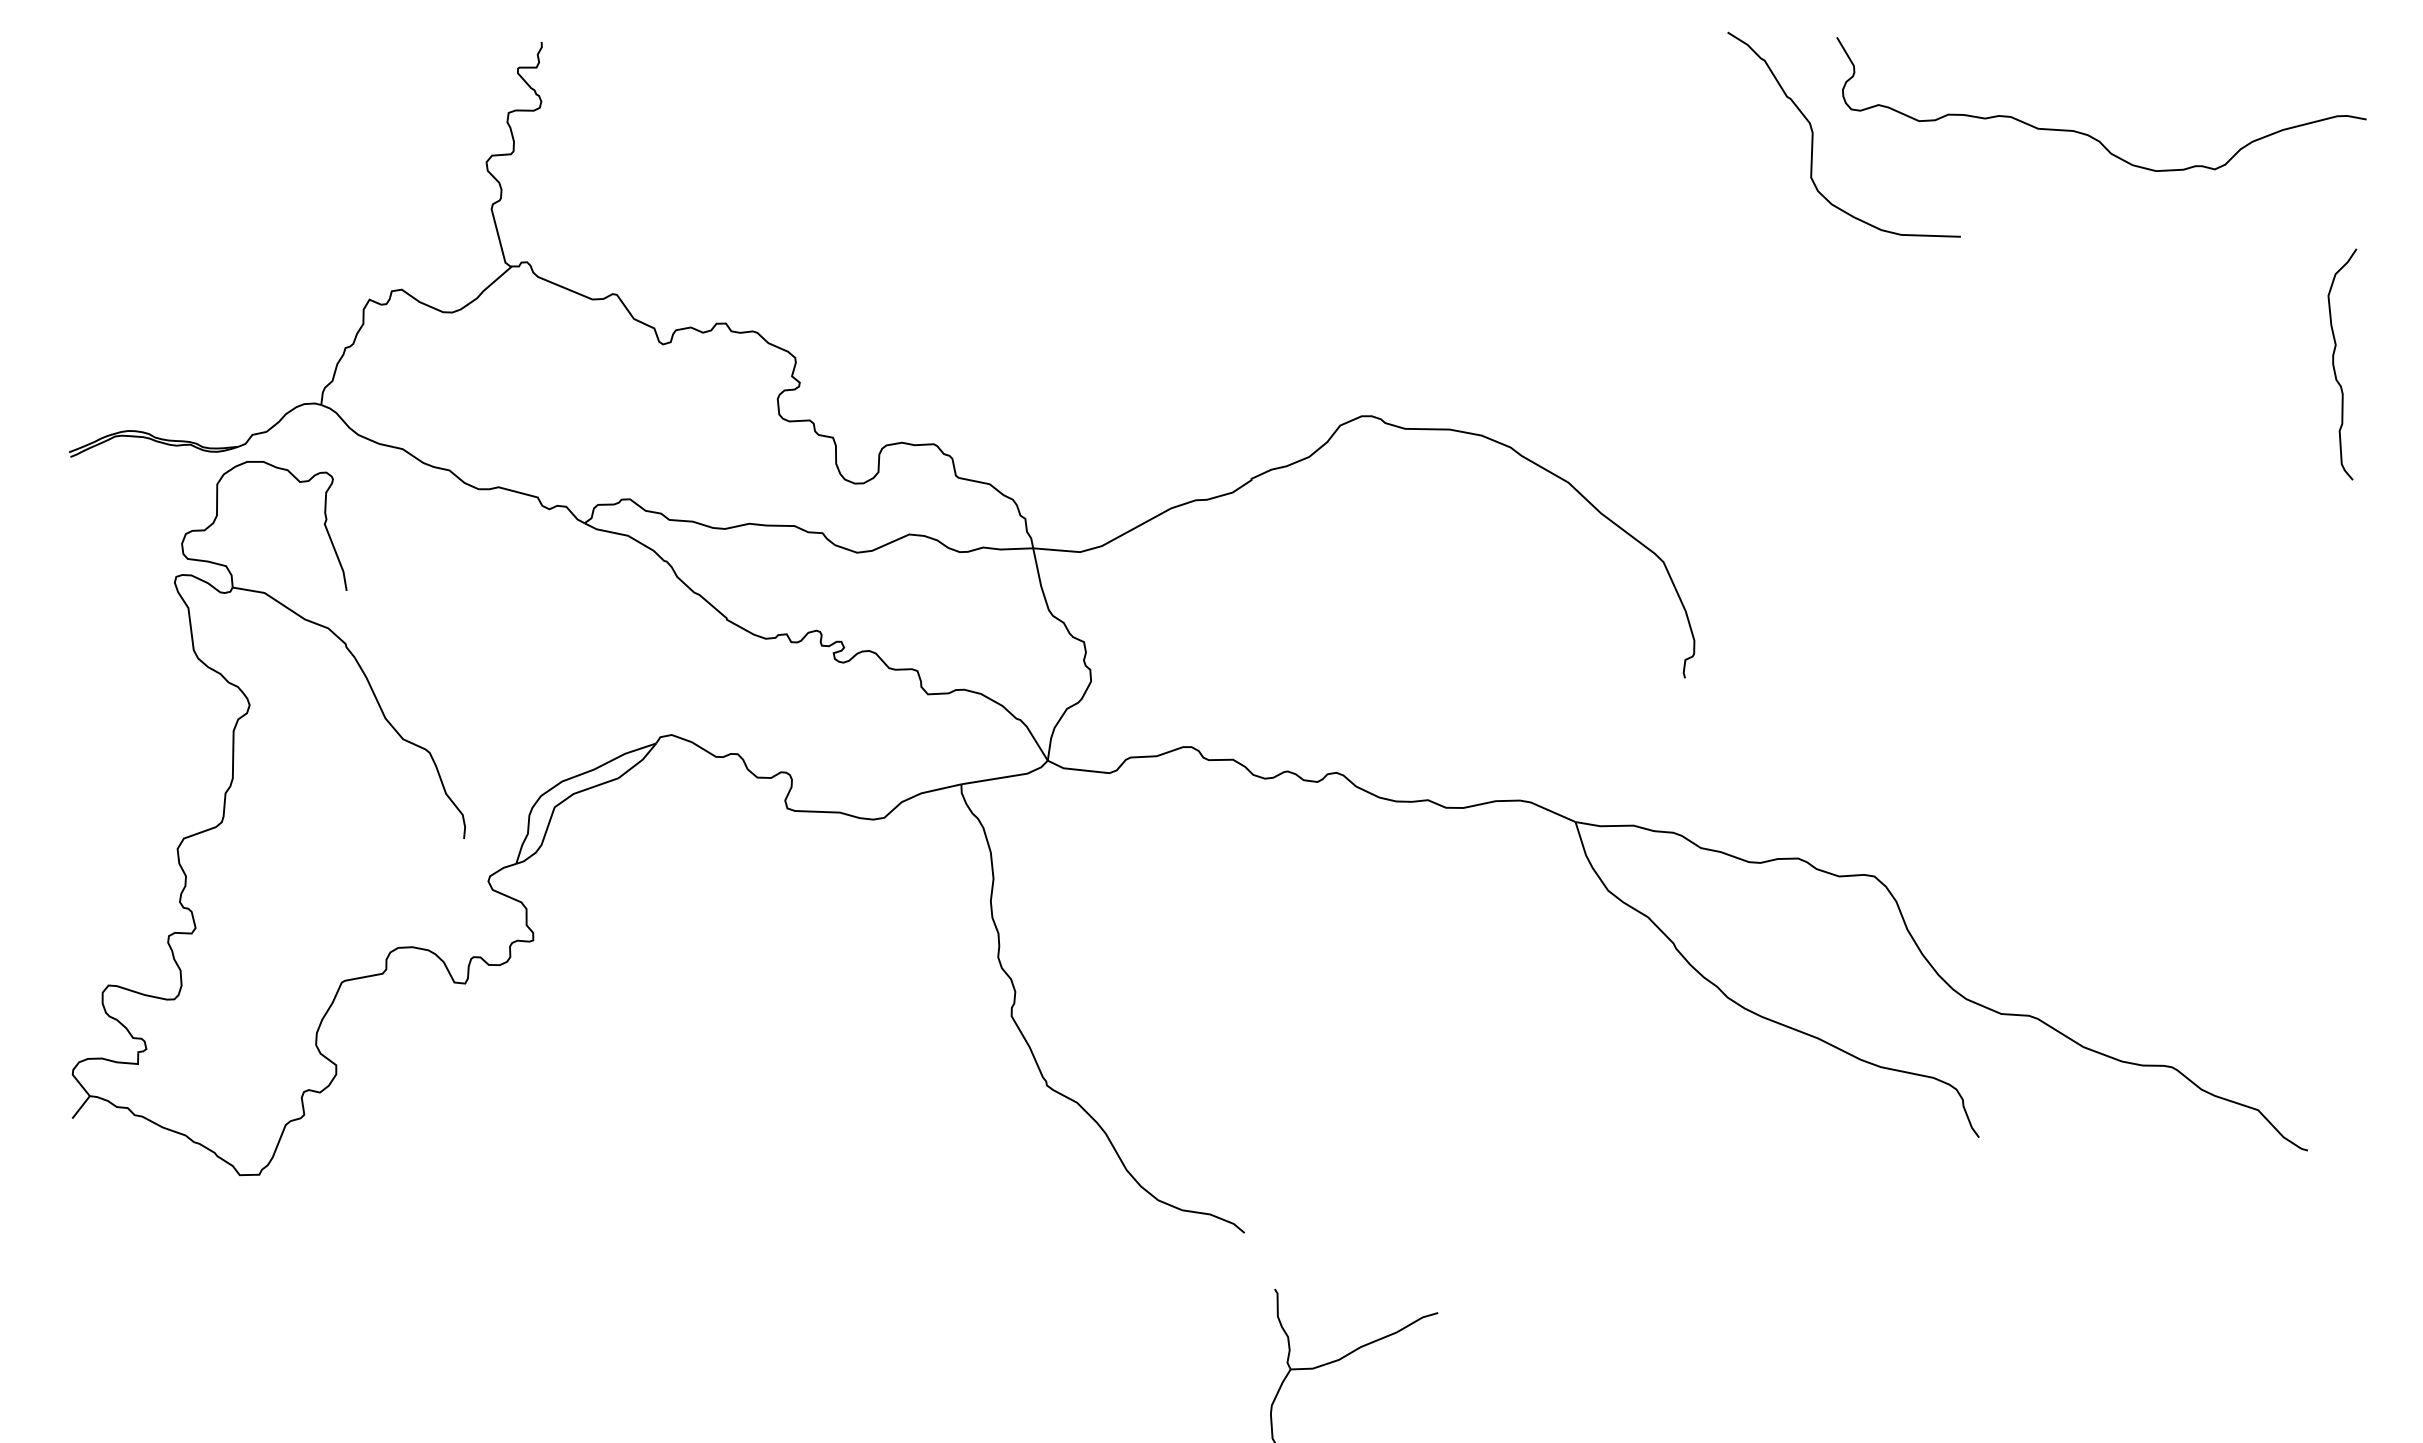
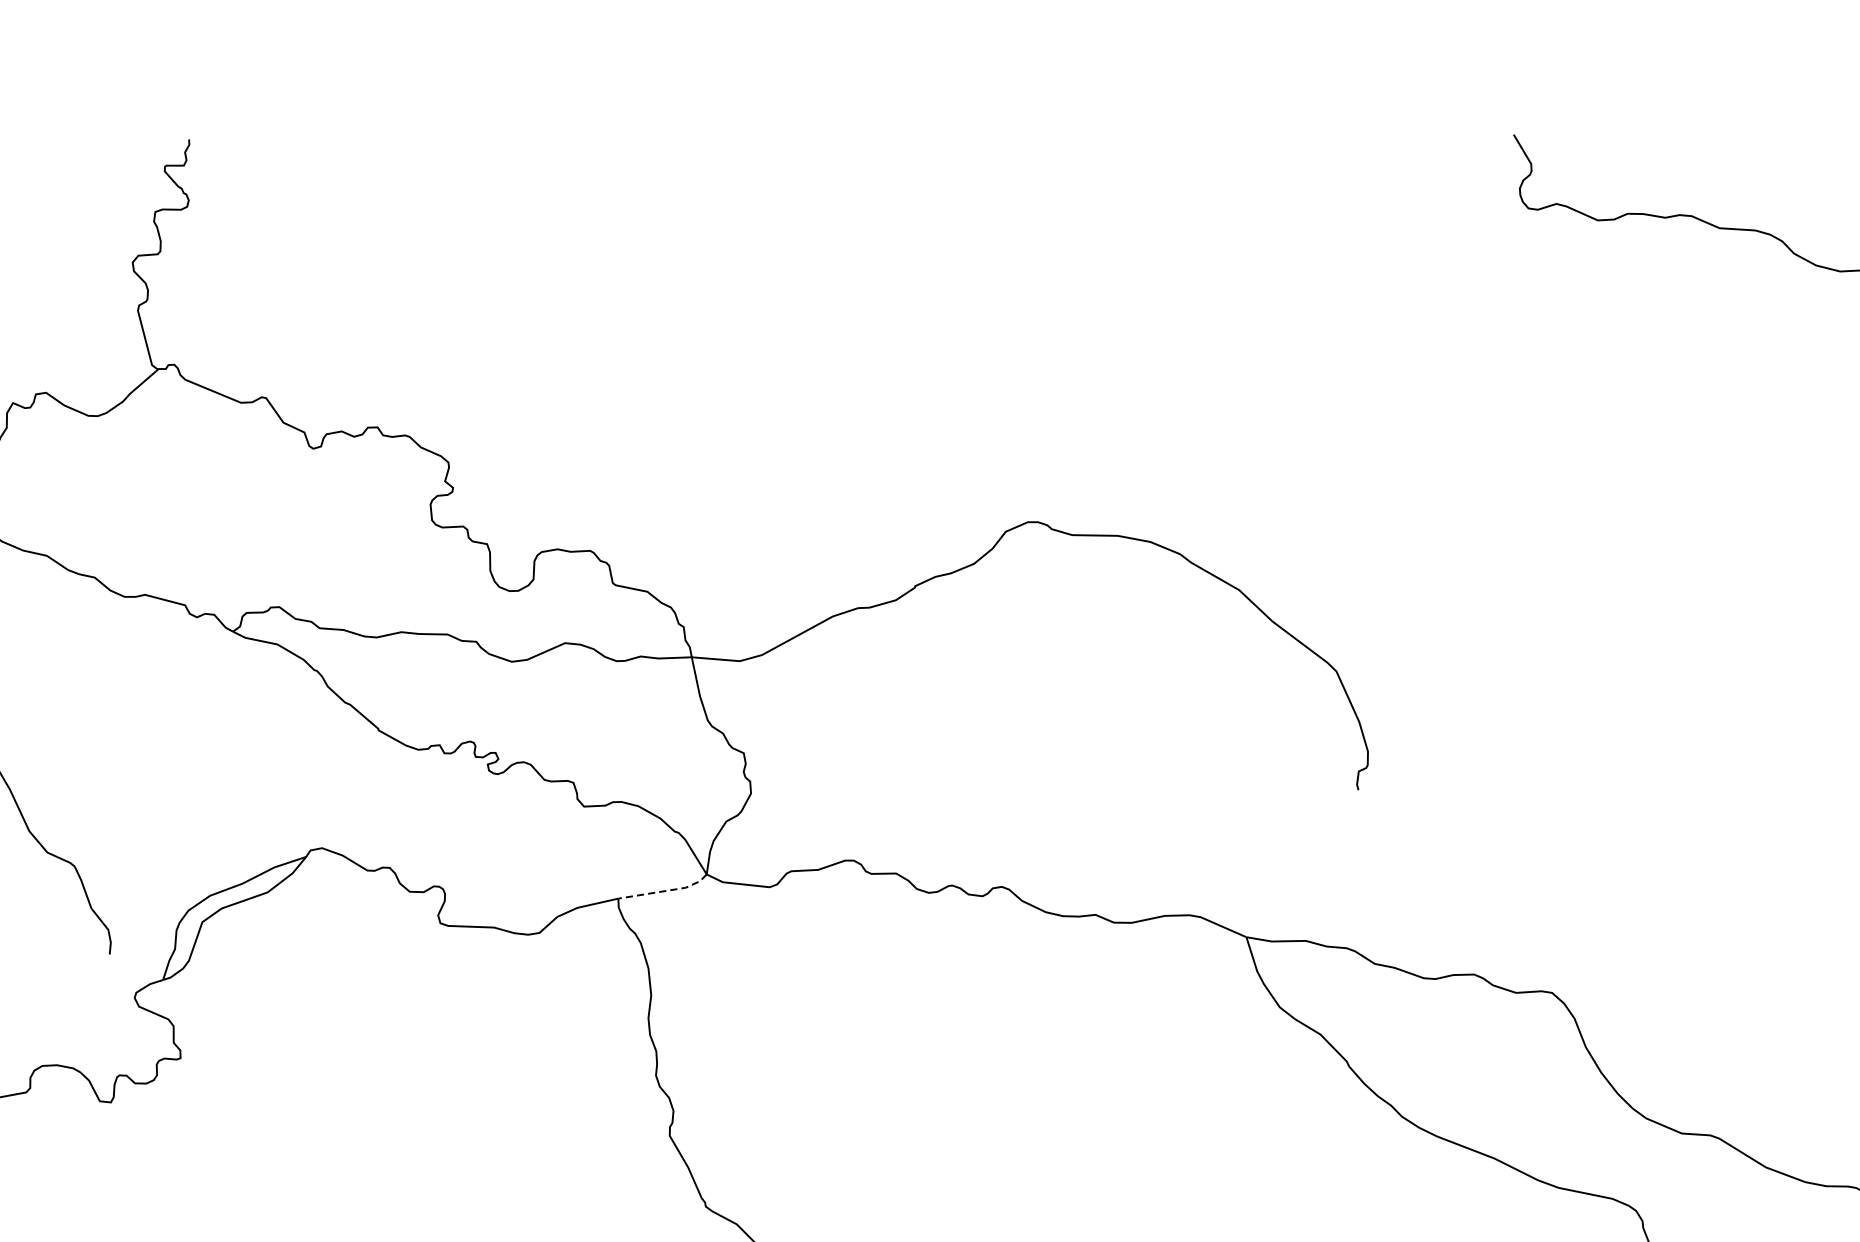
curve: (1813, 134) -> (1489, 234), removed
line: (1007, 776) -> (665, 890), solid -> dashed

